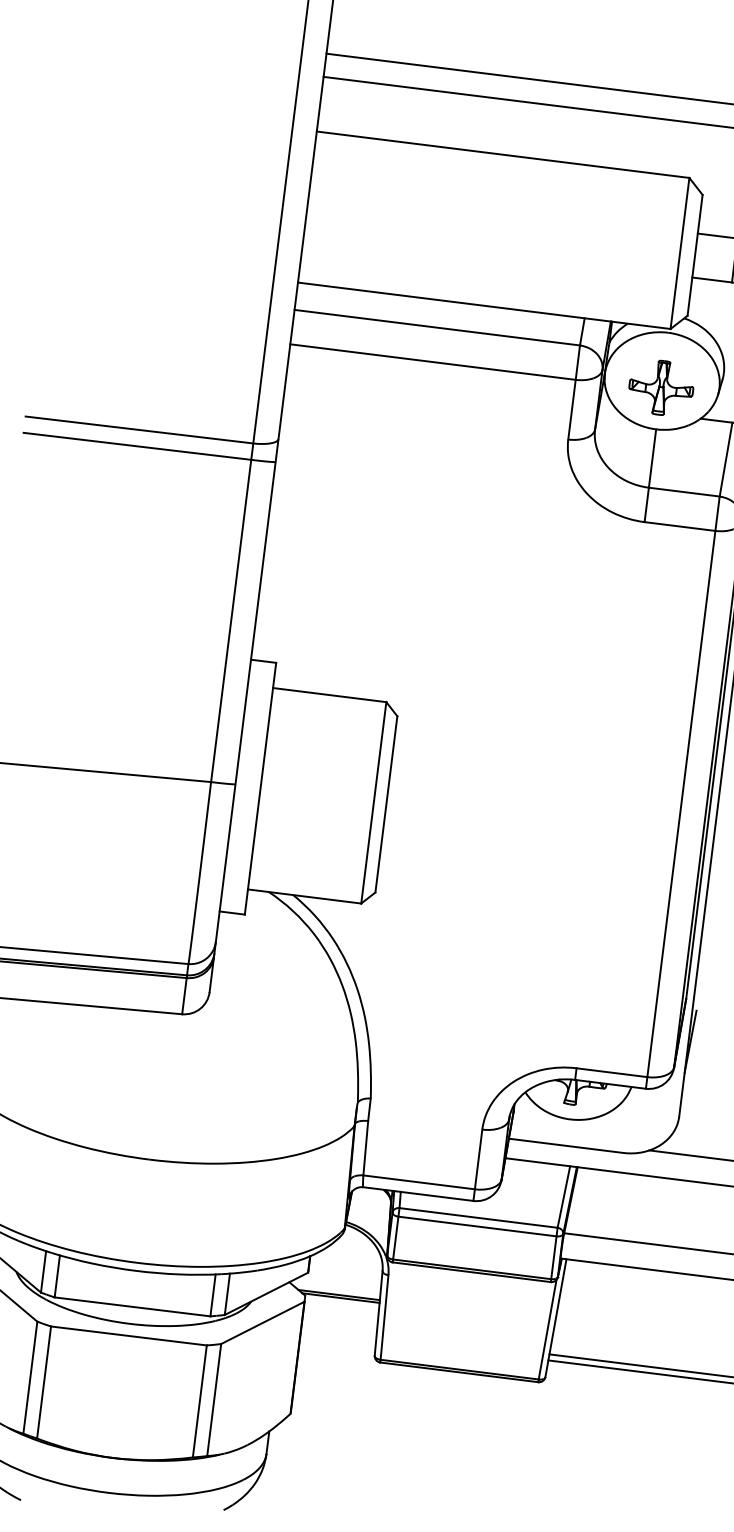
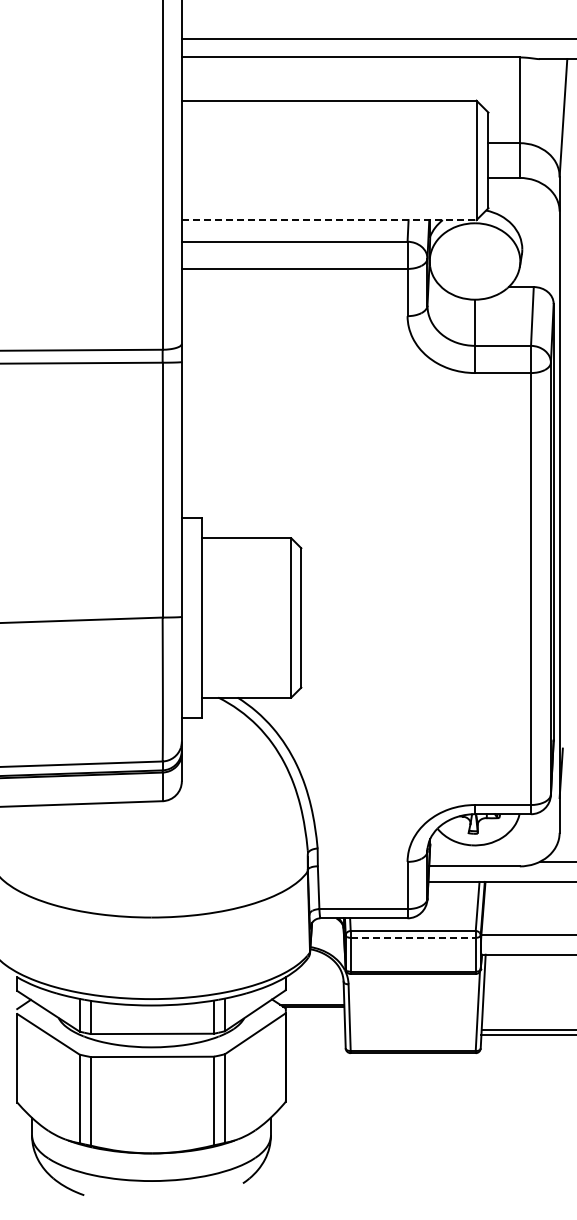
line: (484, 306) -> (329, 220), solid -> dashed
part: (660, 387) -> (474, 266), removed
line: (477, 1226) -> (413, 937), solid -> dashed

